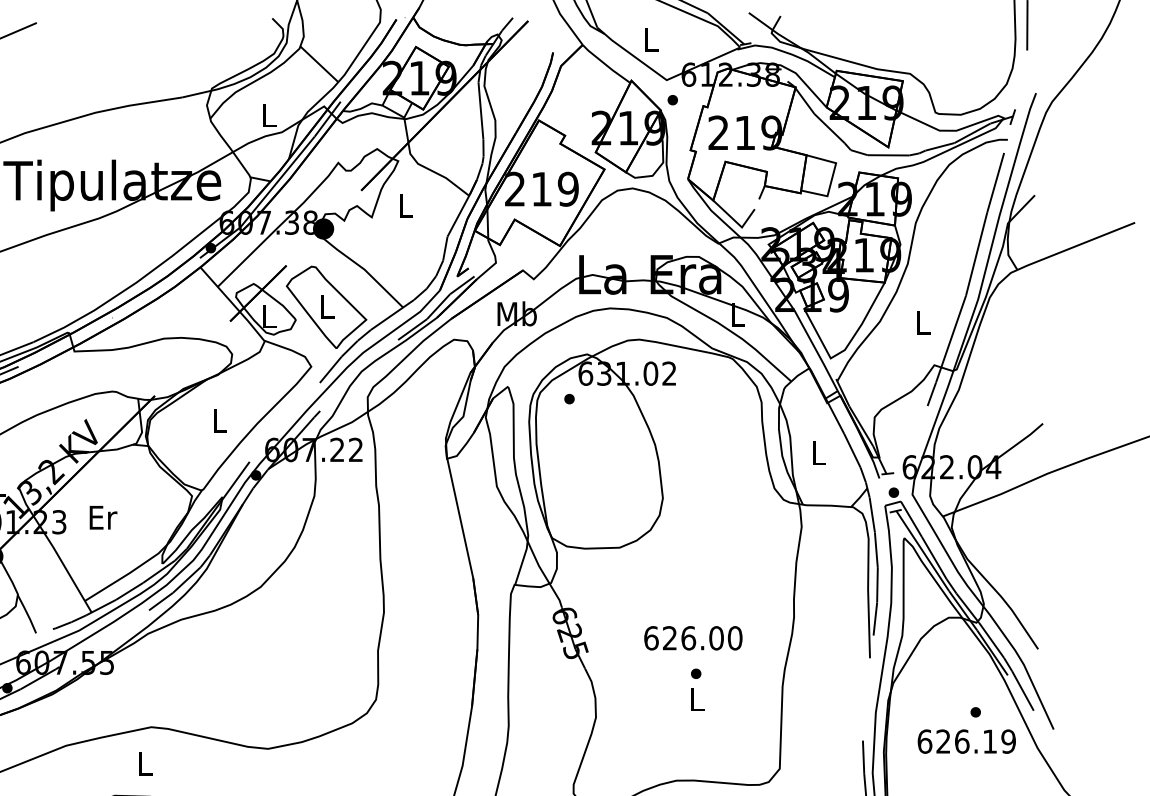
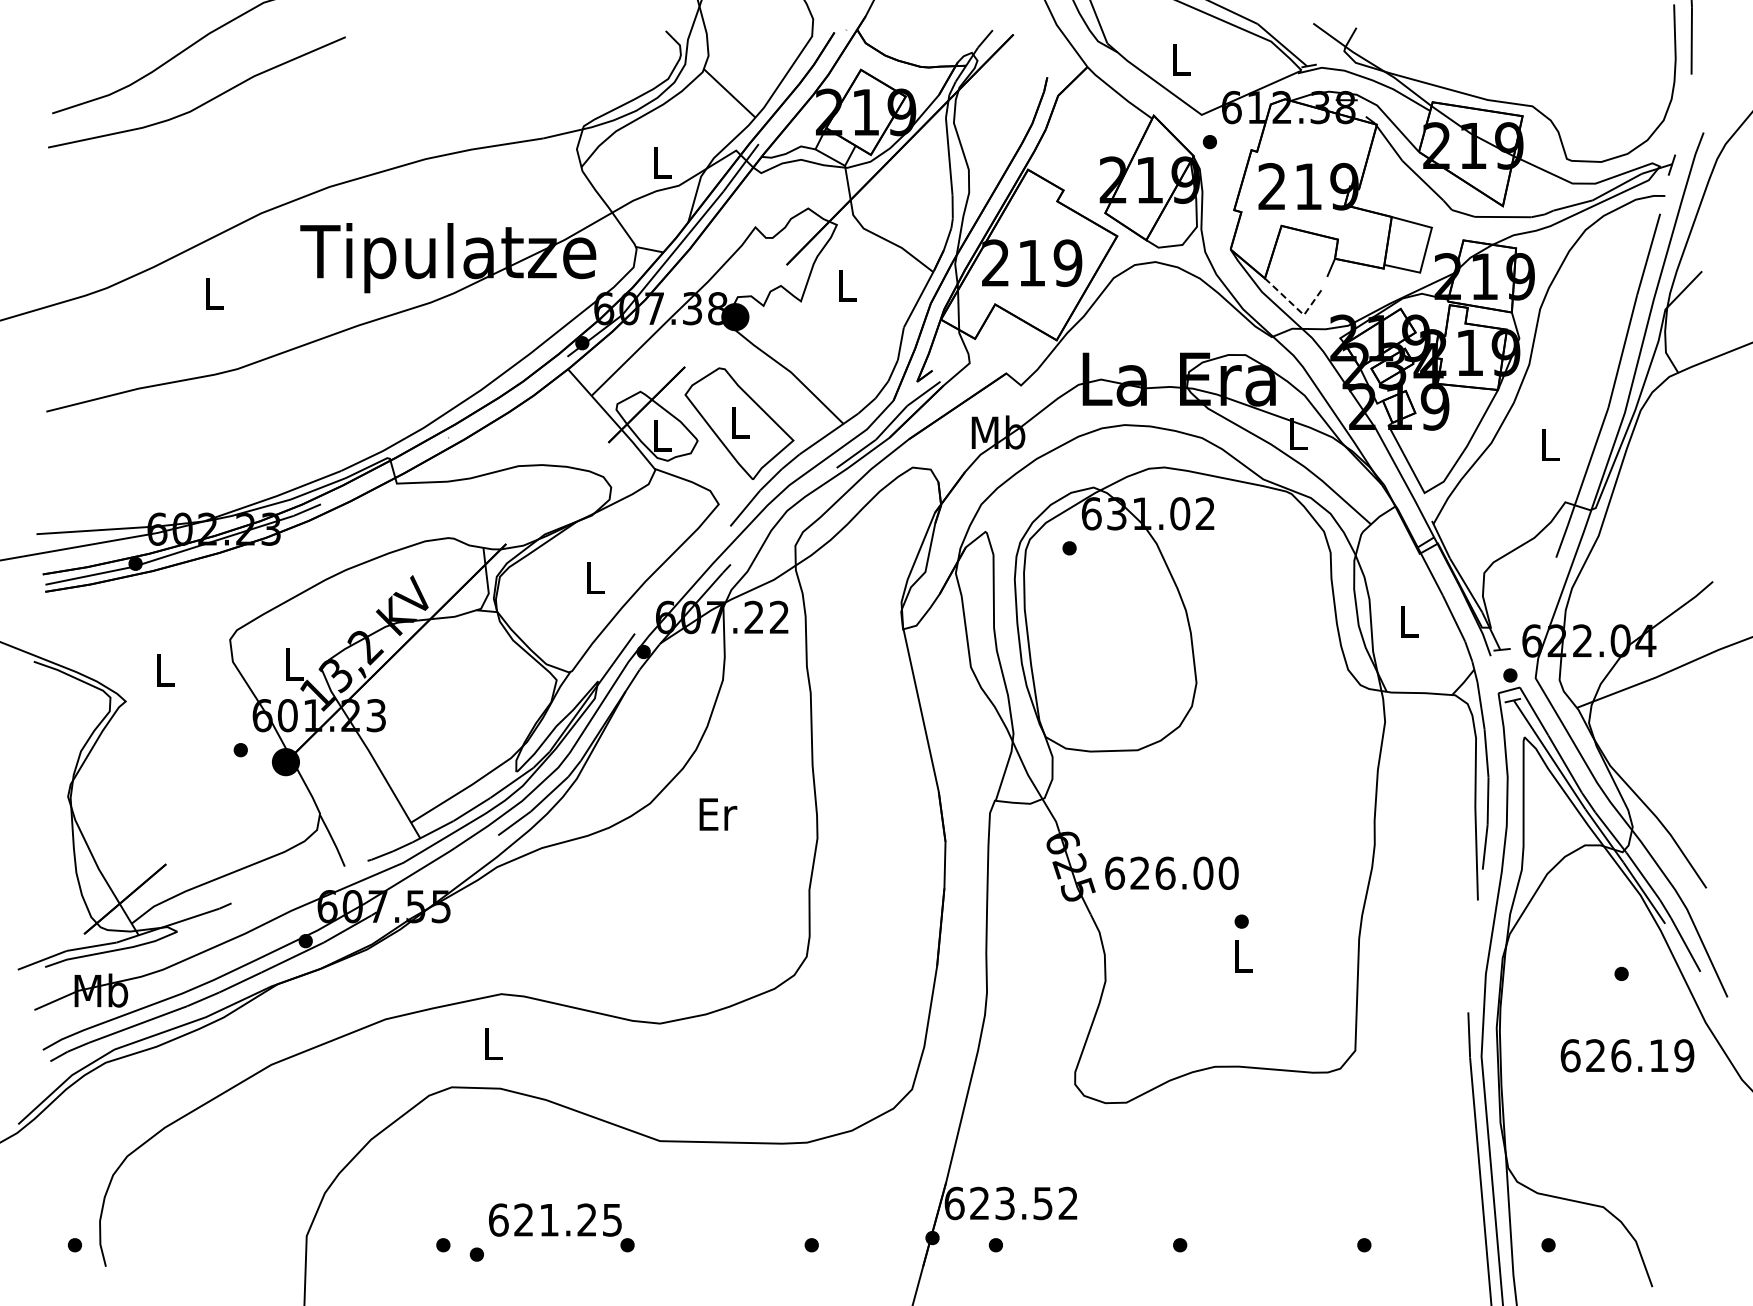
line: (736, 221) -> (1296, 307), solid -> dashed
text: (103, 517) -> (718, 814), moved
text: (693, 637) -> (1171, 872), moved
text: (966, 741) -> (1627, 1055), moved

